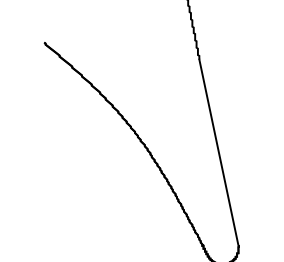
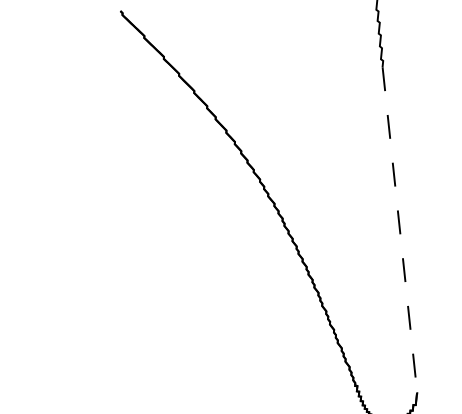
line: (219, 153) -> (400, 231), solid -> dashed

